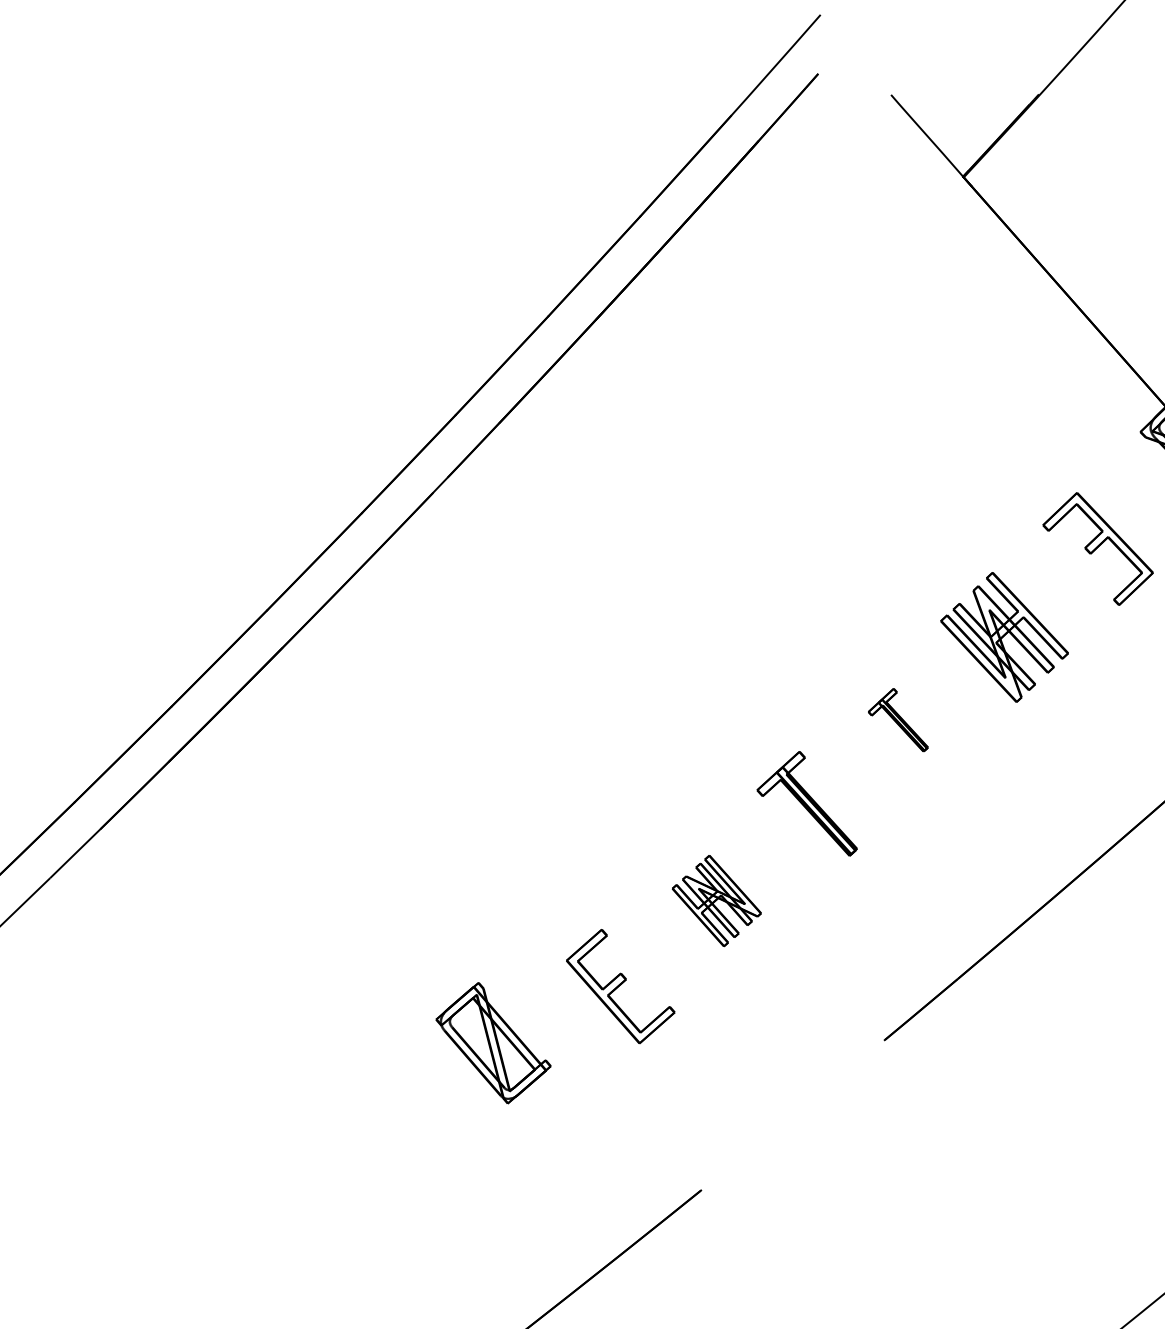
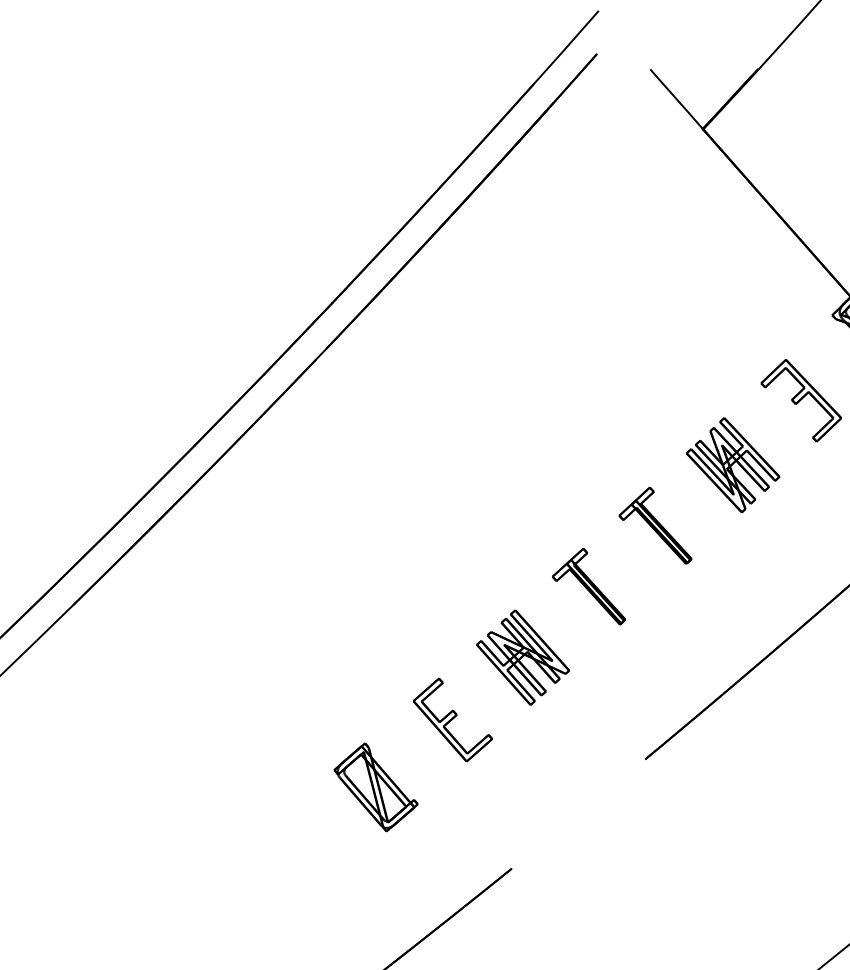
part: (898, 719) -> (655, 525), size x1.67
part: (716, 900) -> (522, 657), size x1.43
part: (492, 1043) -> (375, 787), moved

